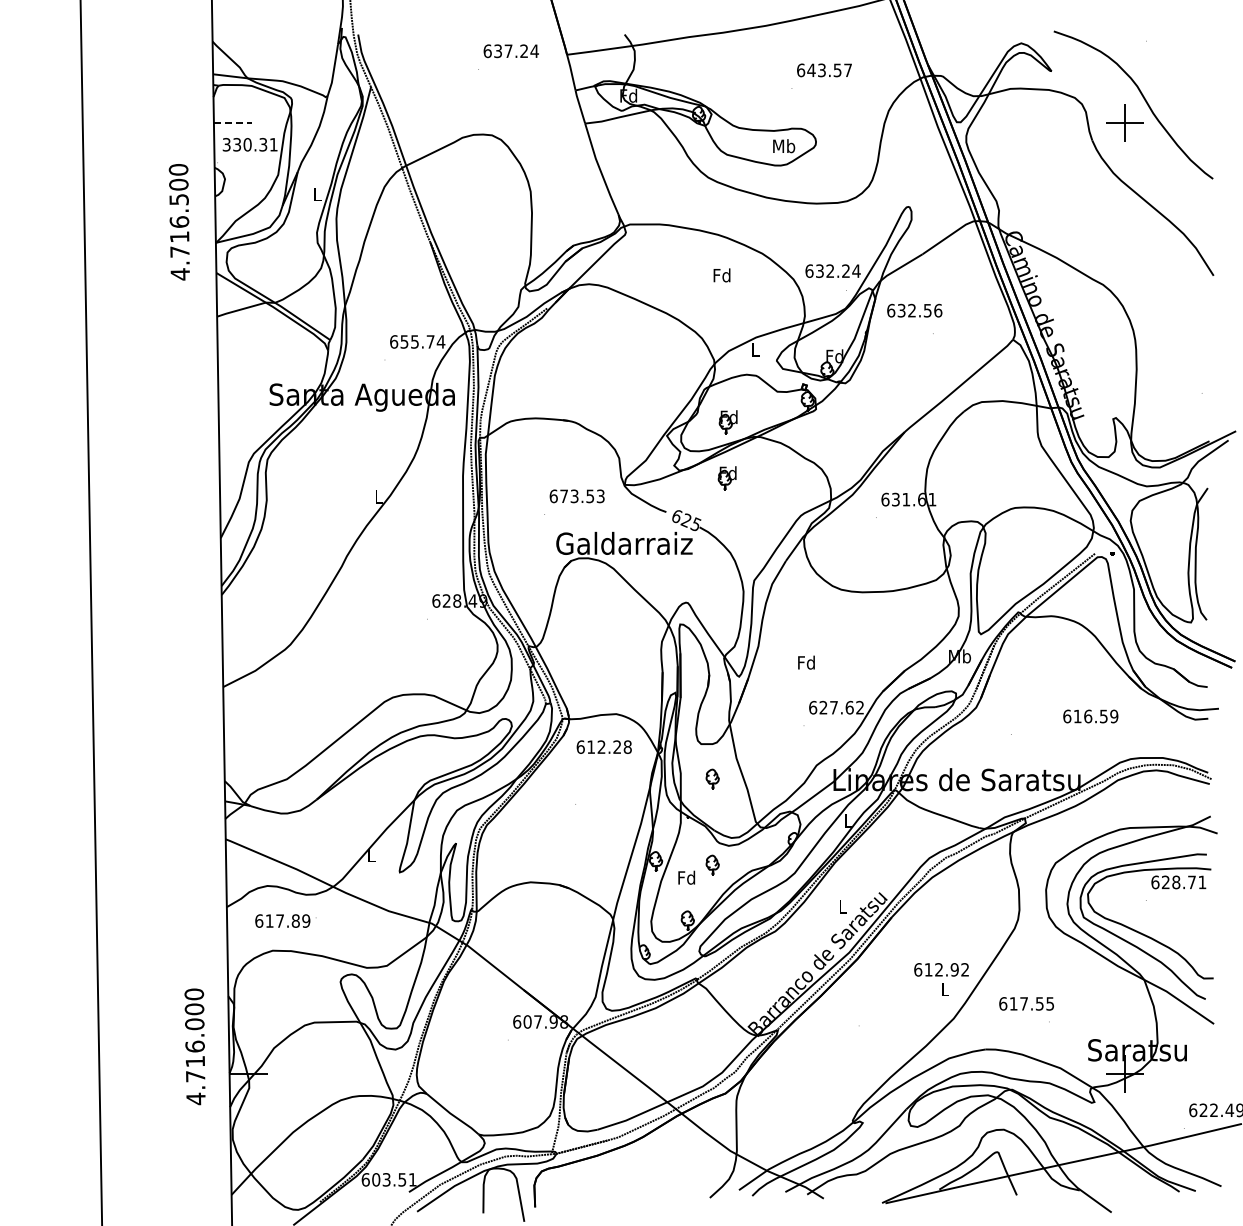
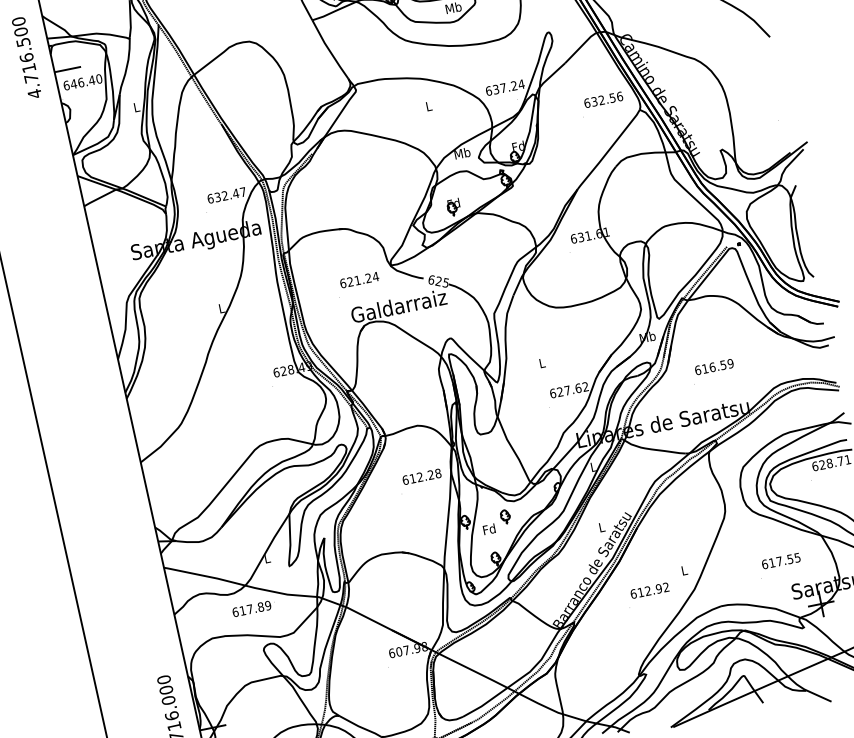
line: (233, 122) -> (68, 69), dashed -> solid
text: (249, 144) -> (82, 82), 330.31 -> 646.40
text: (178, 222) -> (26, 58), moved
text: (830, 270) -> (503, 87), 632.24 -> 637.24
text: (721, 275) -> (428, 106), Fd -> L
text: (914, 310) -> (603, 99), moved
text: (423, 341) -> (230, 194), 655.74 -> 632.47
text: (755, 349) -> (462, 153), L -> Mb
part: (726, 478) -> (460, 246), removed
text: (582, 496) -> (363, 279), 673.53 -> 621.24
text: (806, 662) -> (542, 363), Fd -> L
text: (1090, 716) -> (714, 367), moved
text: (603, 746) -> (421, 476), moved
part: (712, 778) -> (493, 456), removed
text: (285, 920) -> (253, 608), moved
text: (941, 969) -> (649, 590), moved
text: (1026, 1003) -> (781, 560), moved

